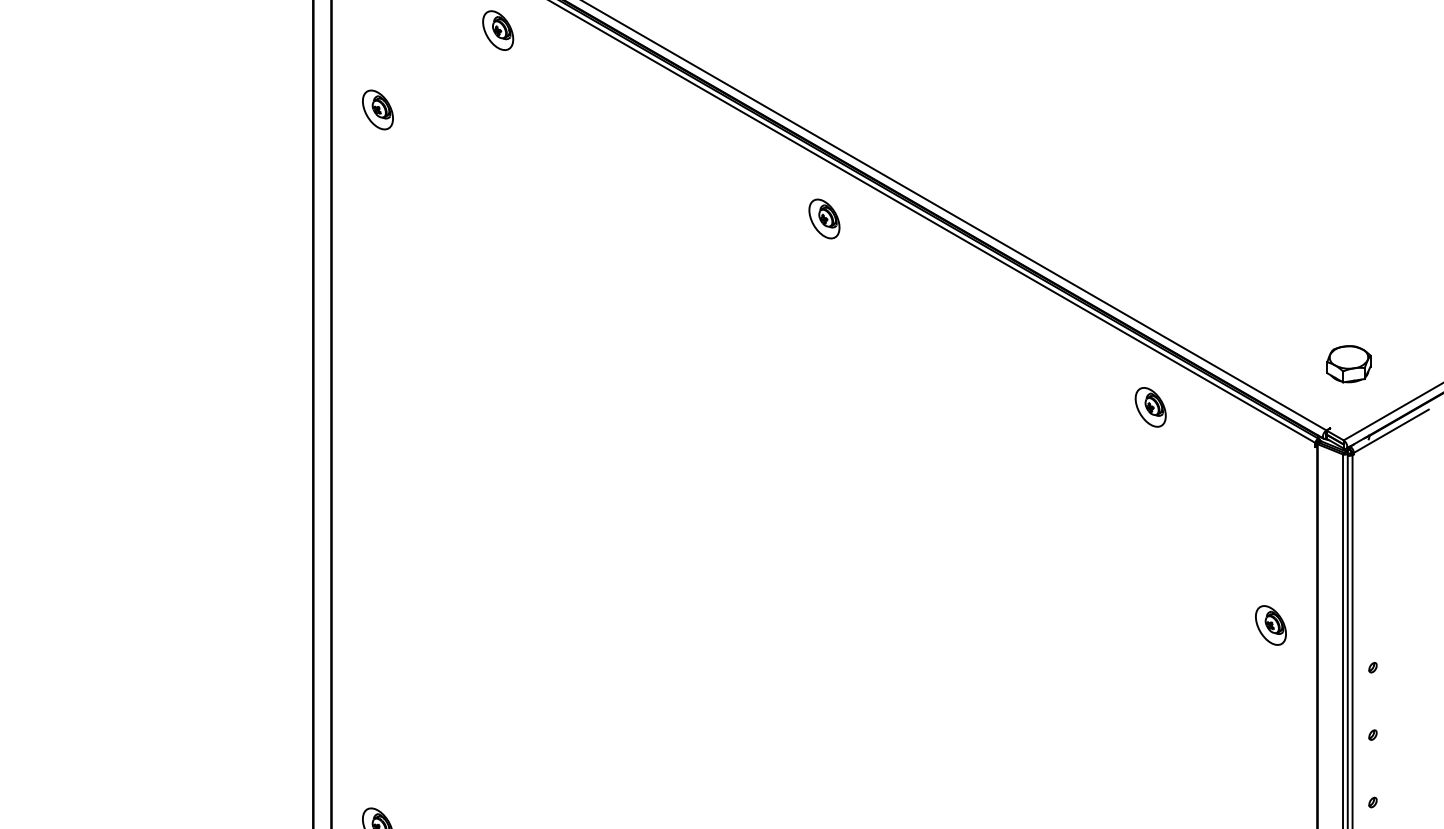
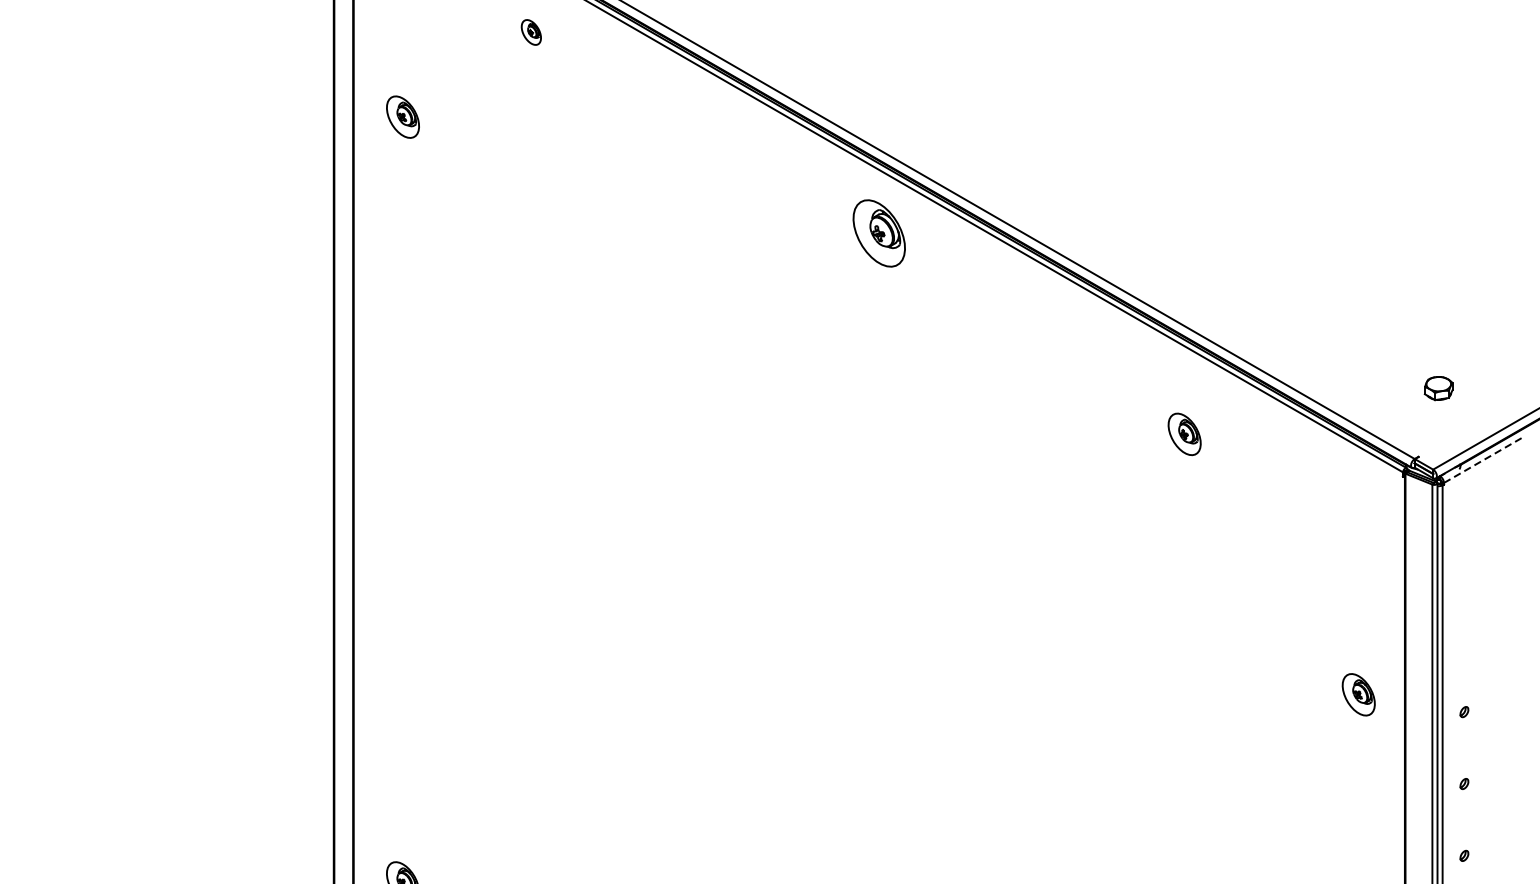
part: (498, 30) -> (531, 32), size x0.6
part: (824, 218) -> (879, 232), size x1.6
part: (1348, 364) -> (1438, 388), size x0.6
part: (1150, 407) -> (1184, 434), moved
line: (1391, 431) -> (1484, 460), solid -> dashed
part: (1270, 625) -> (1358, 694), moved

